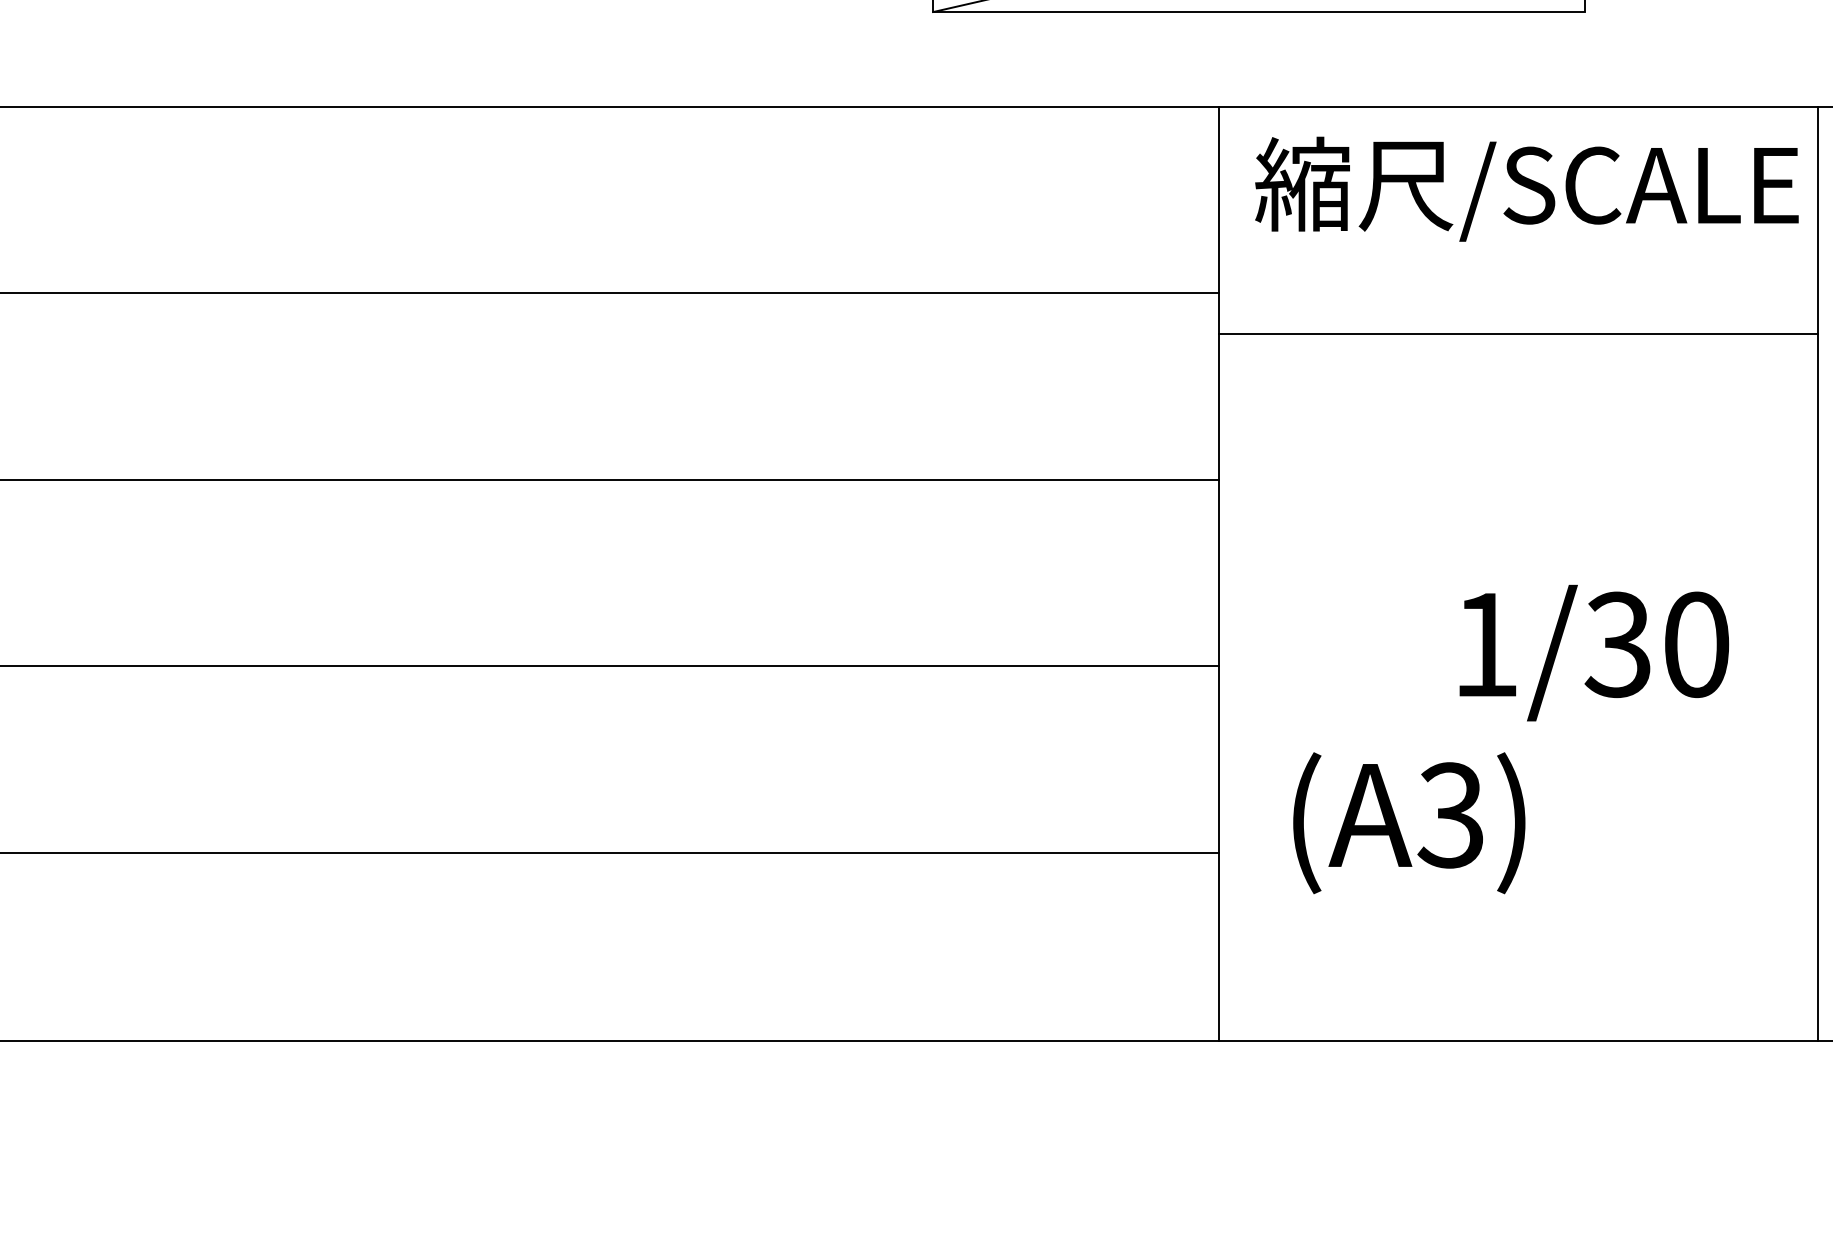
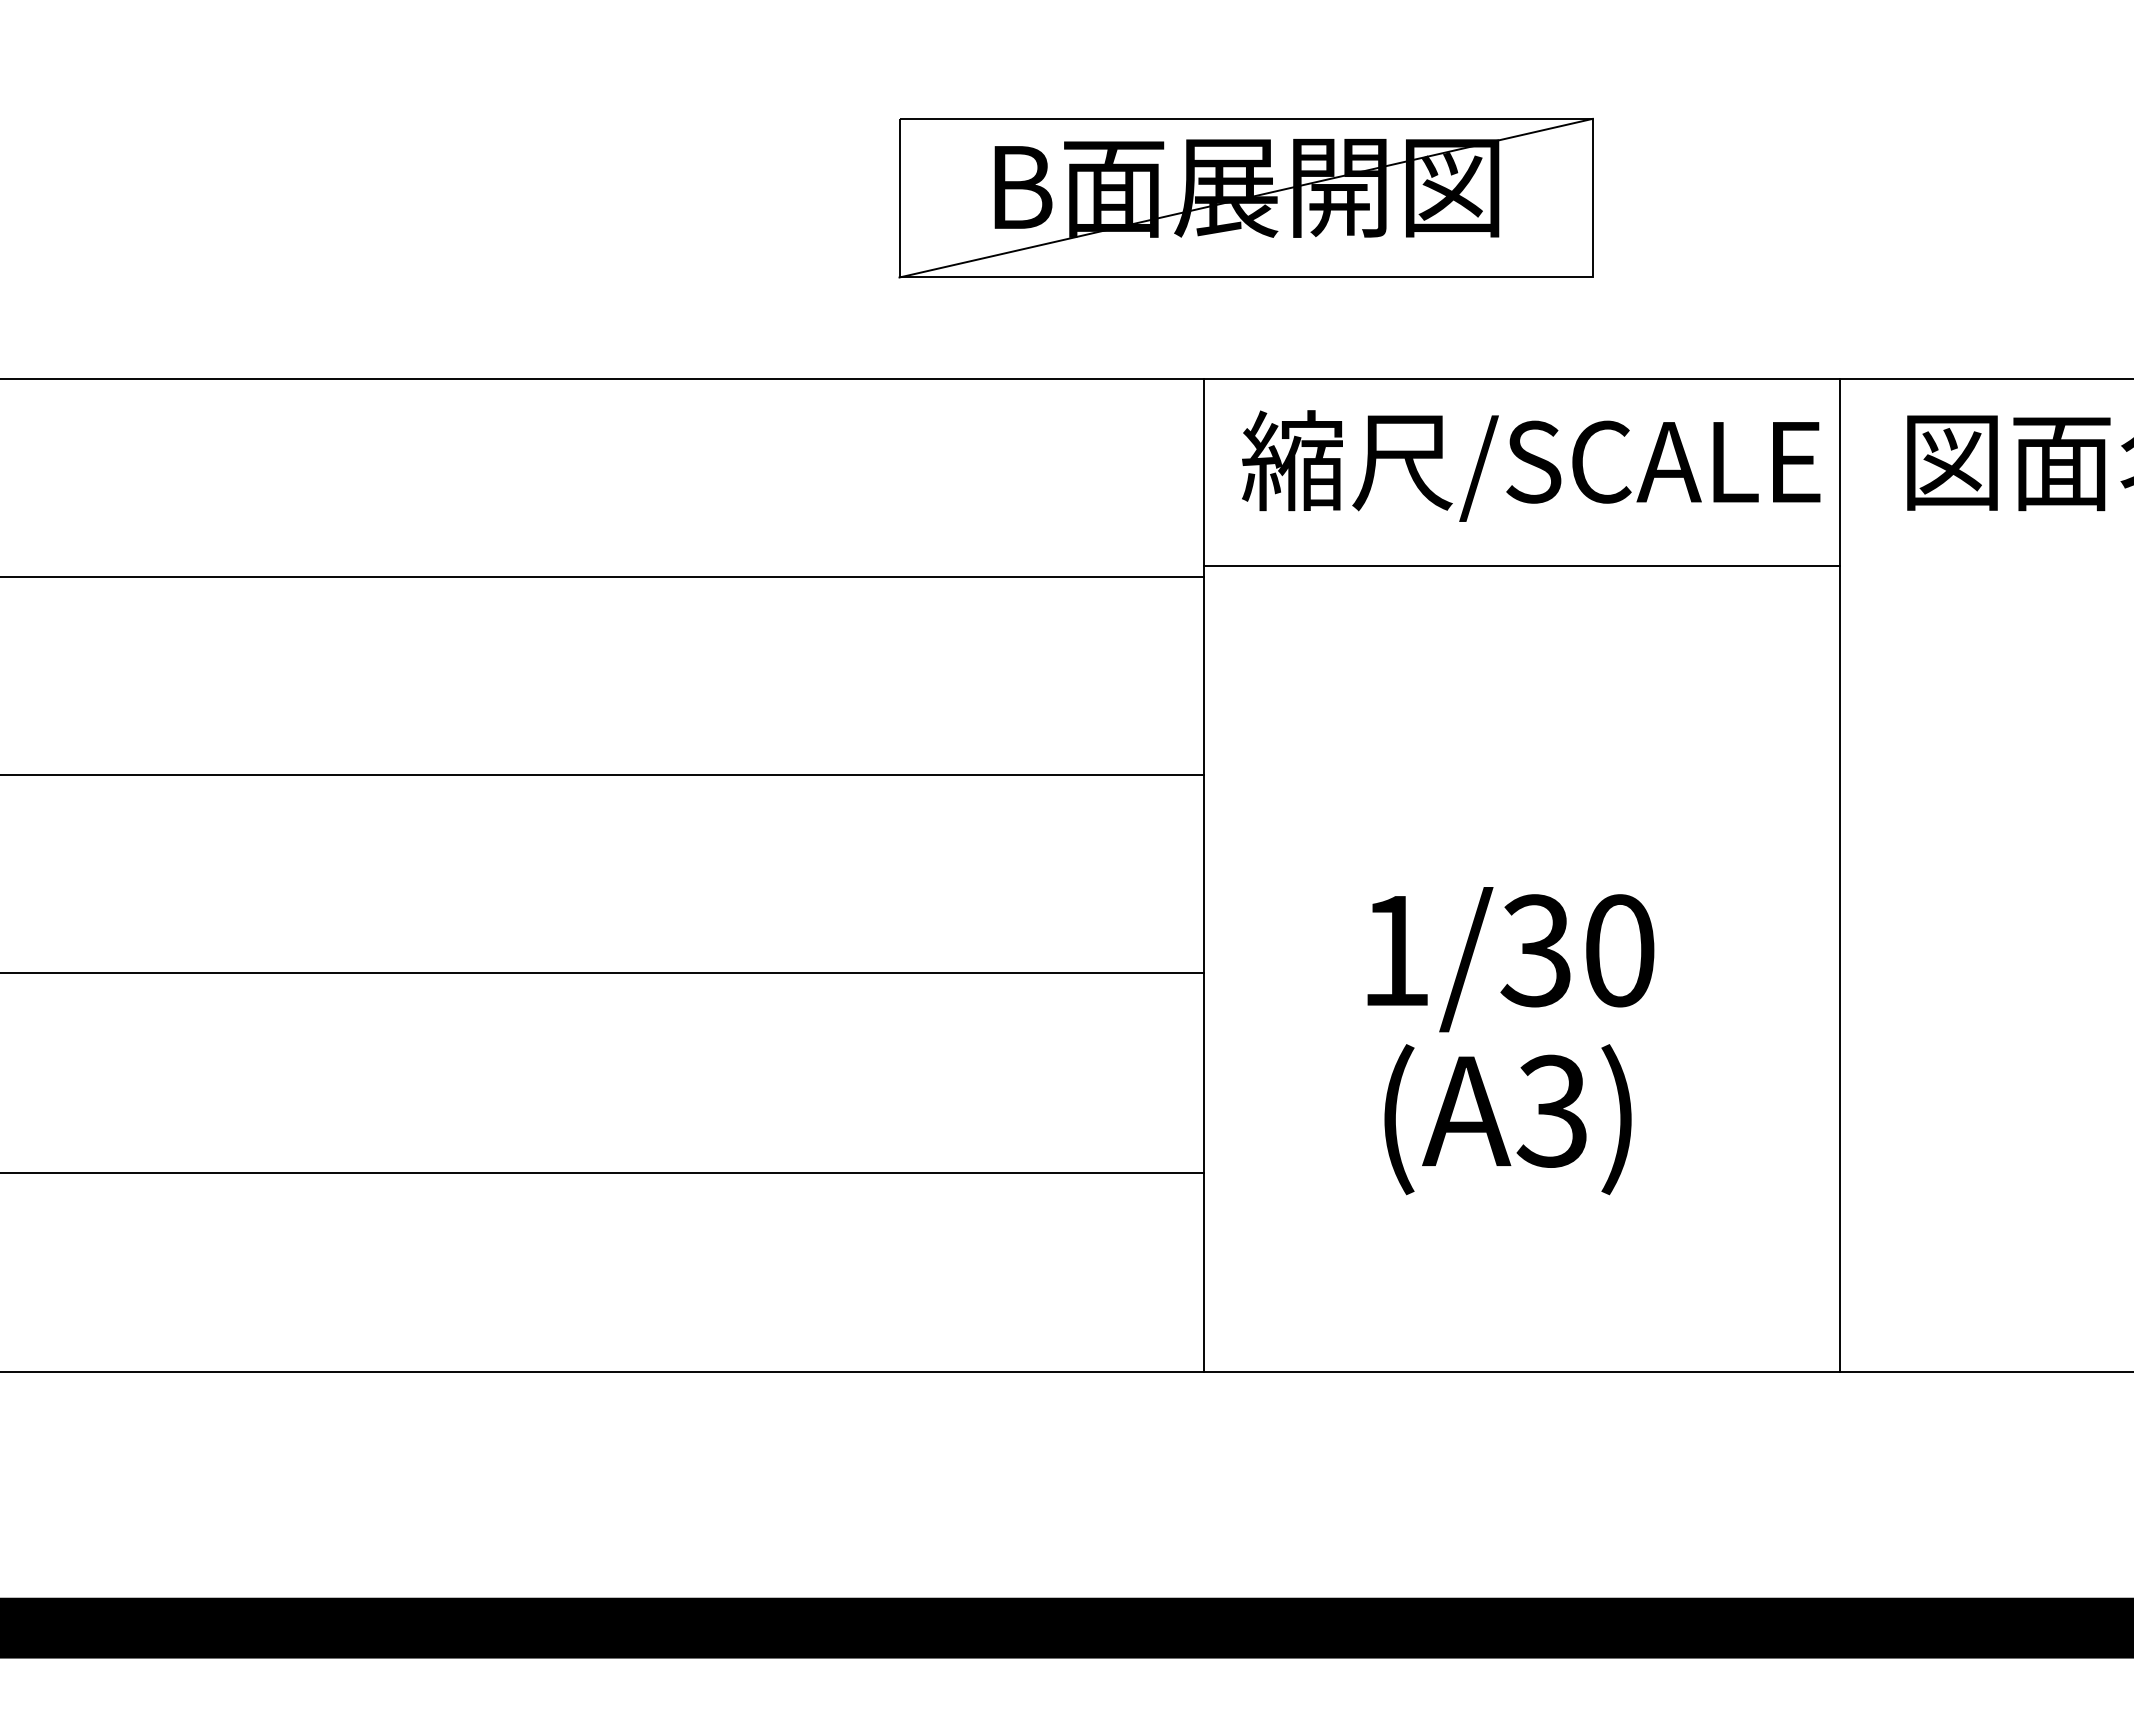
line: (1517, 334) -> (1521, 566), moved
text: (1593, 652) -> (1510, 959), moved
text: (1408, 823) -> (1507, 1119), moved

